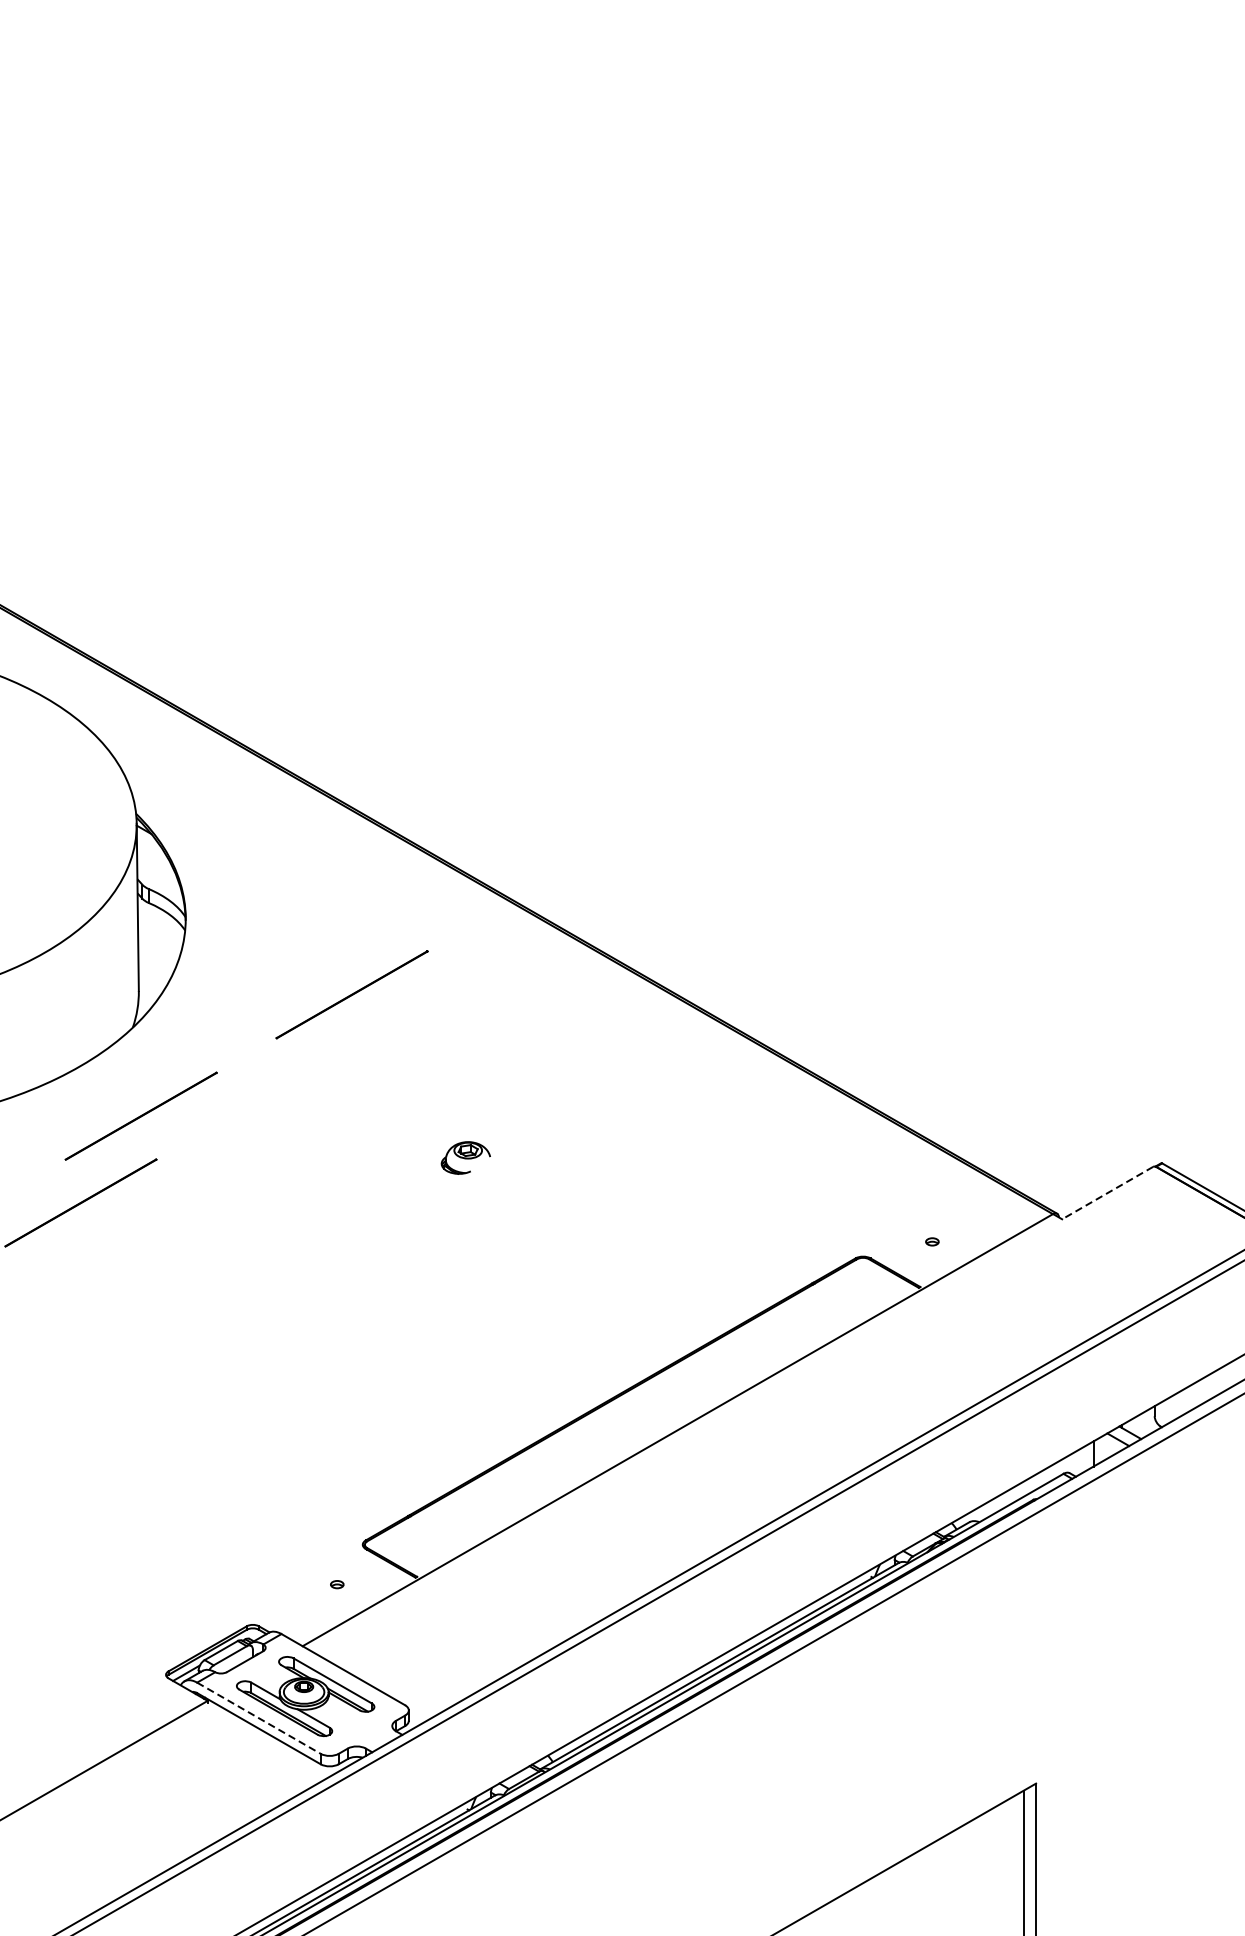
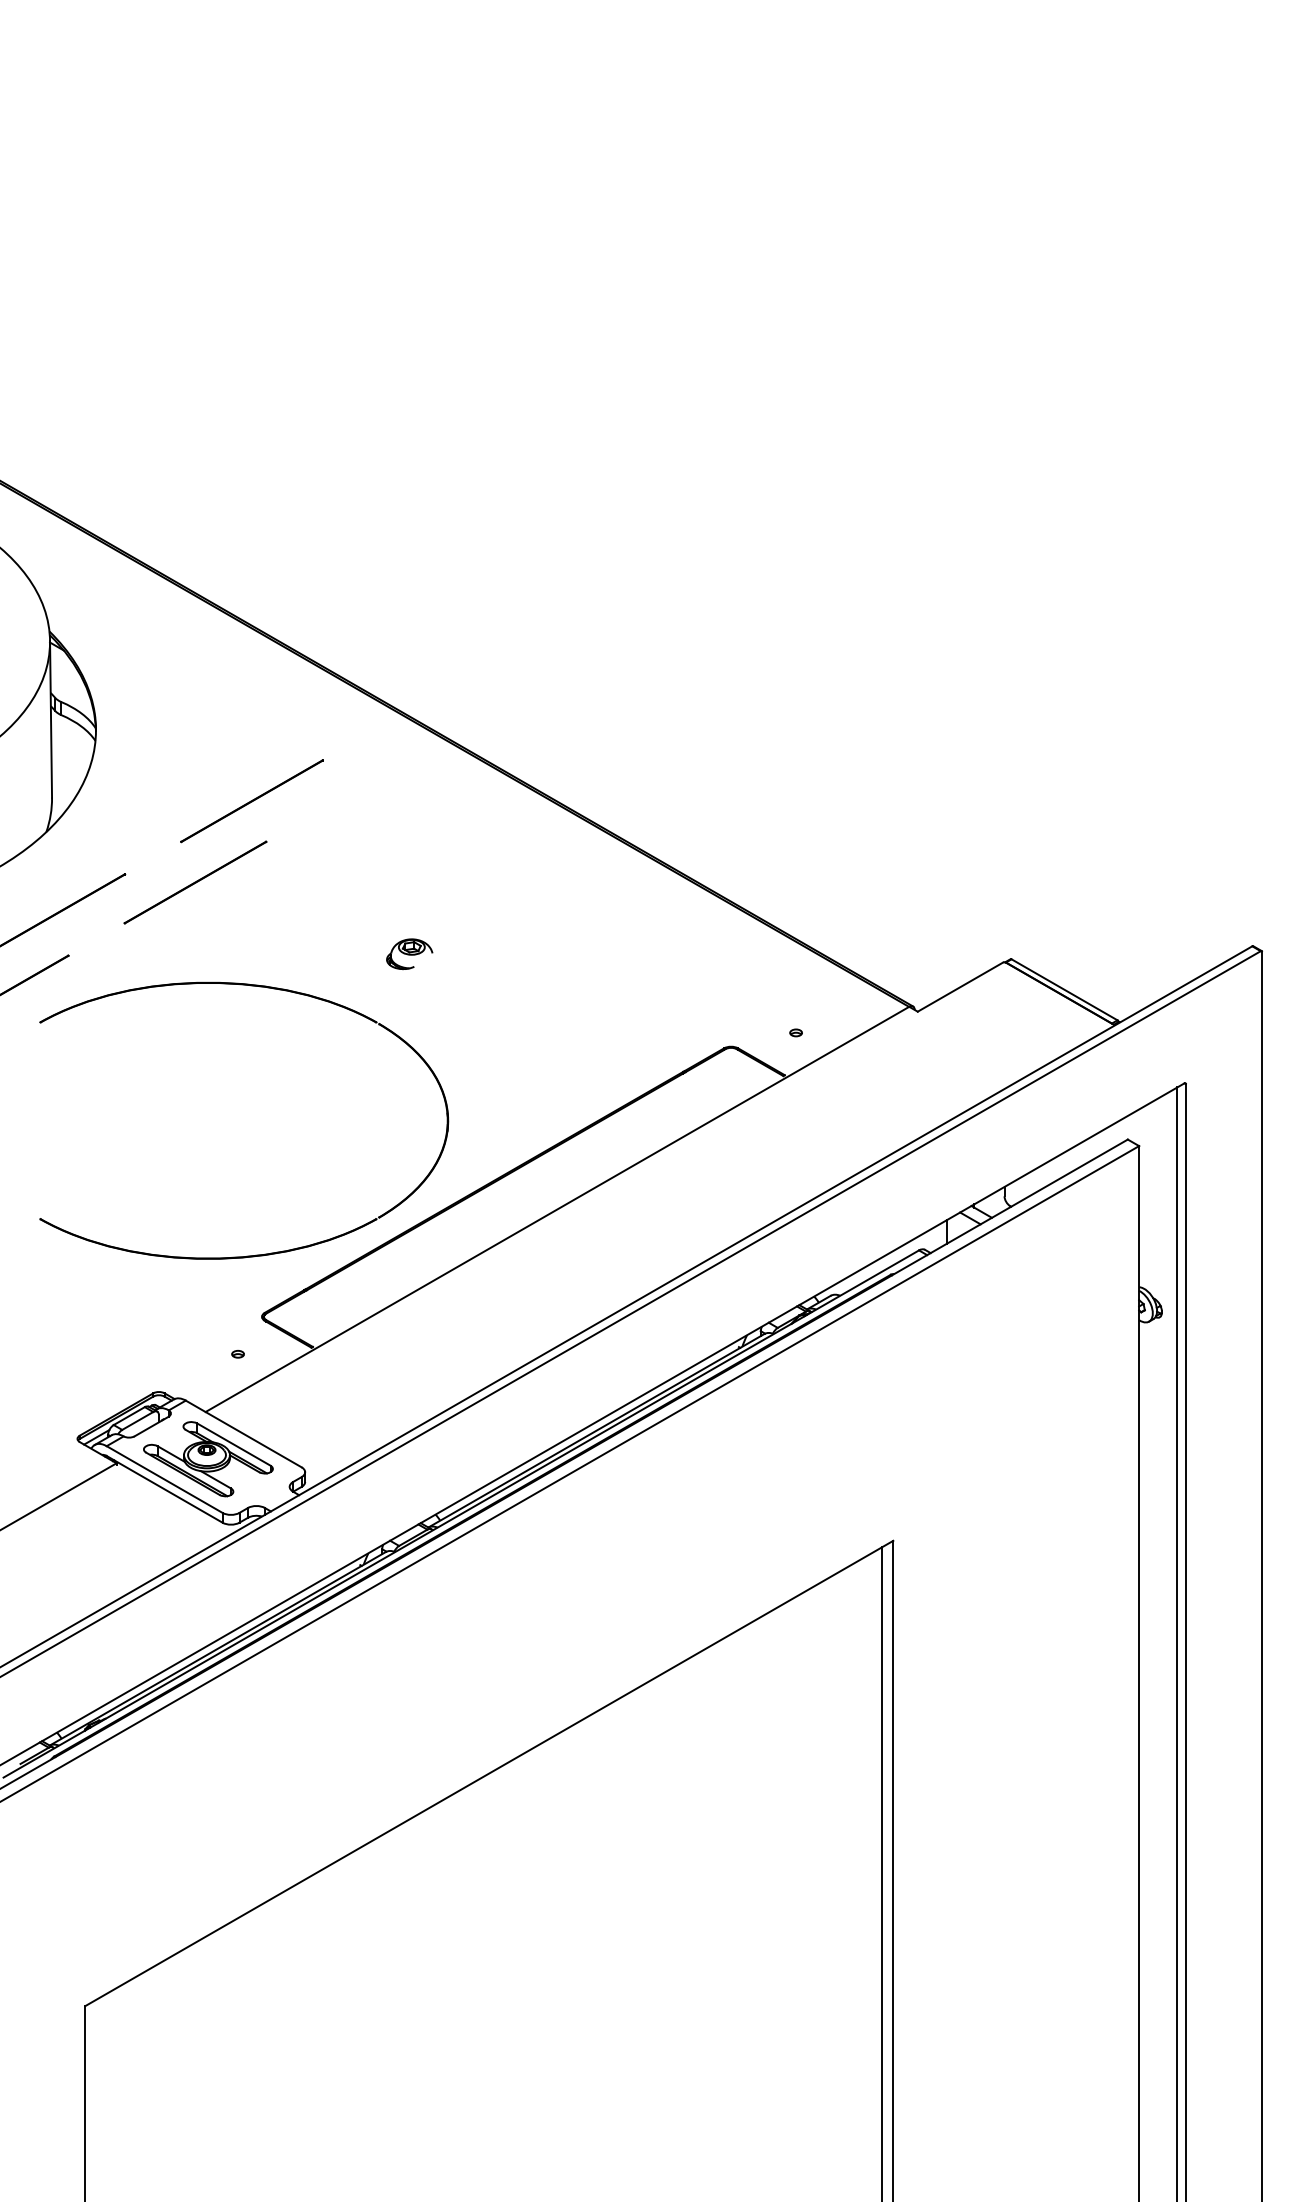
line: (291, 1081) -> (195, 882), added
part: (465, 1158) -> (409, 954), moved
part: (360, 1193) -> (259, 987), added
line: (1107, 1193) -> (960, 987), dashed -> solid
line: (258, 1718) -> (164, 1479), dashed -> solid

